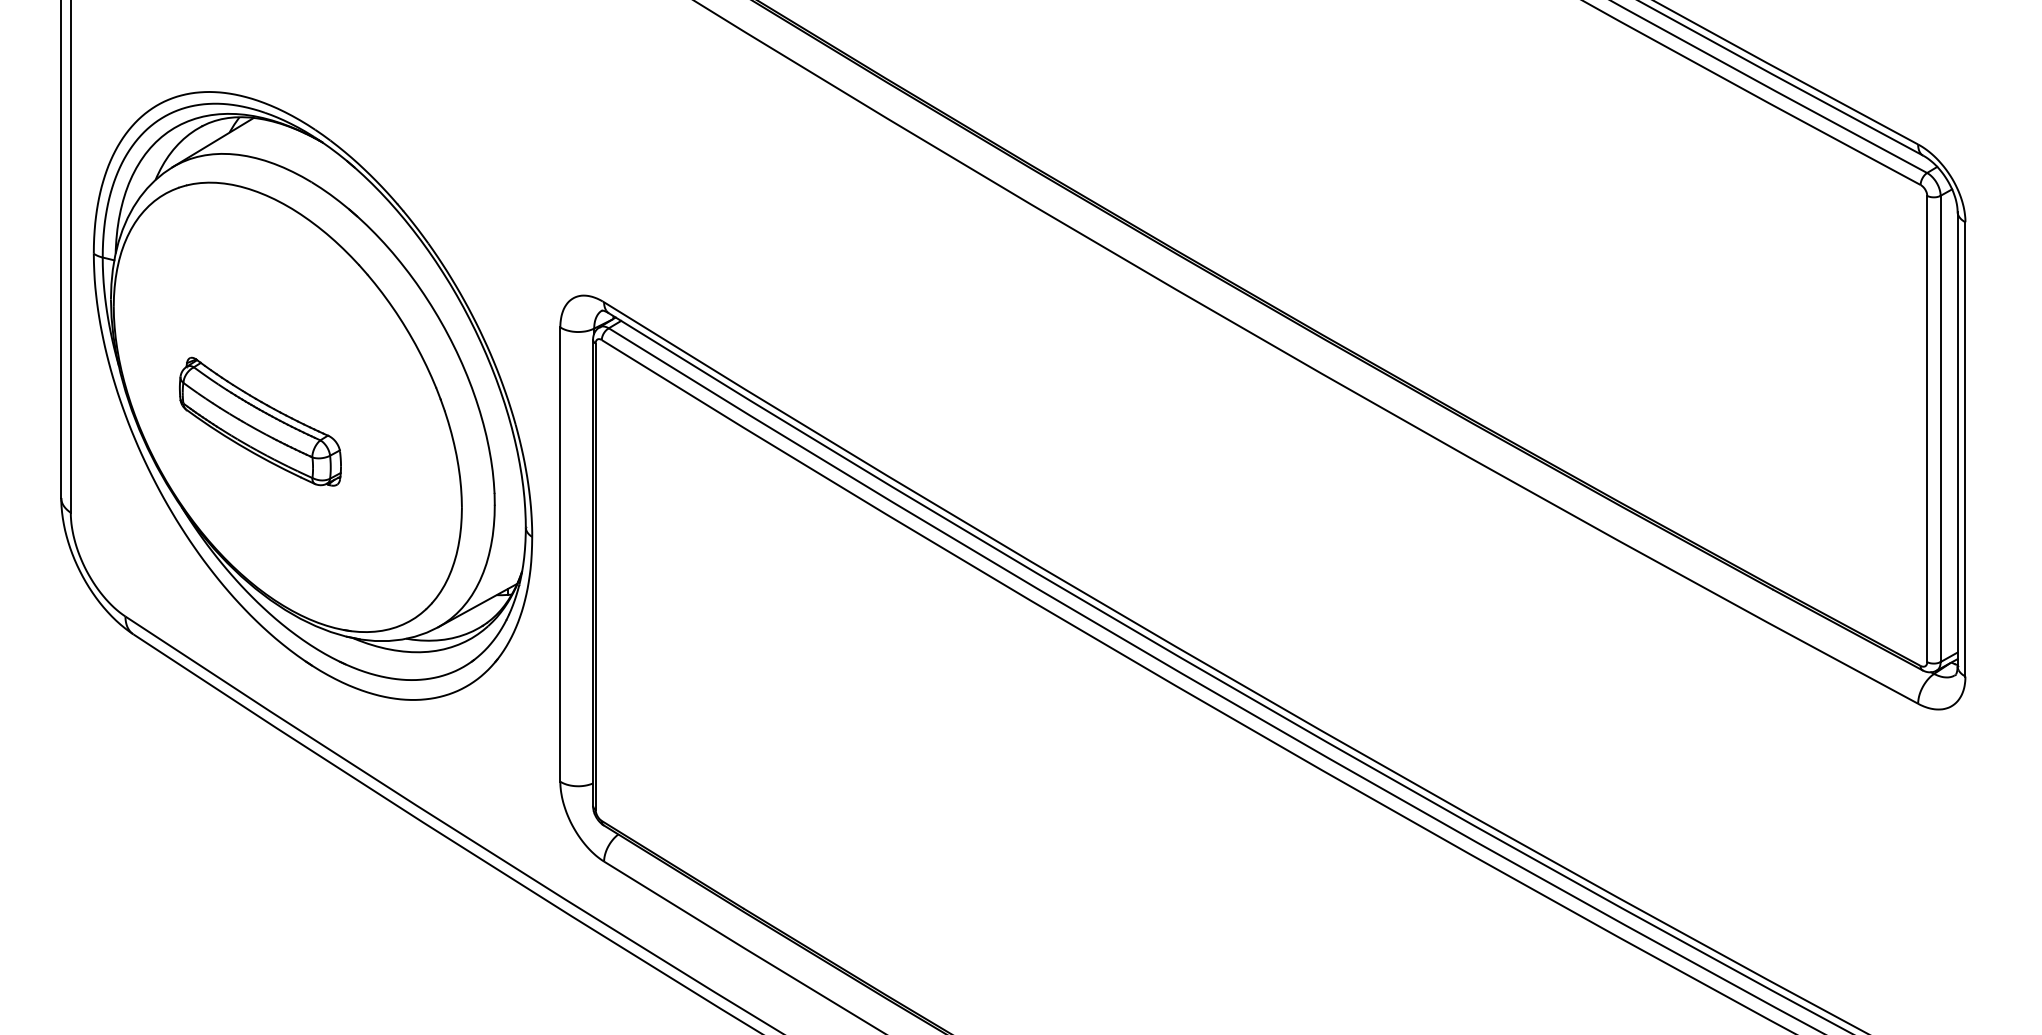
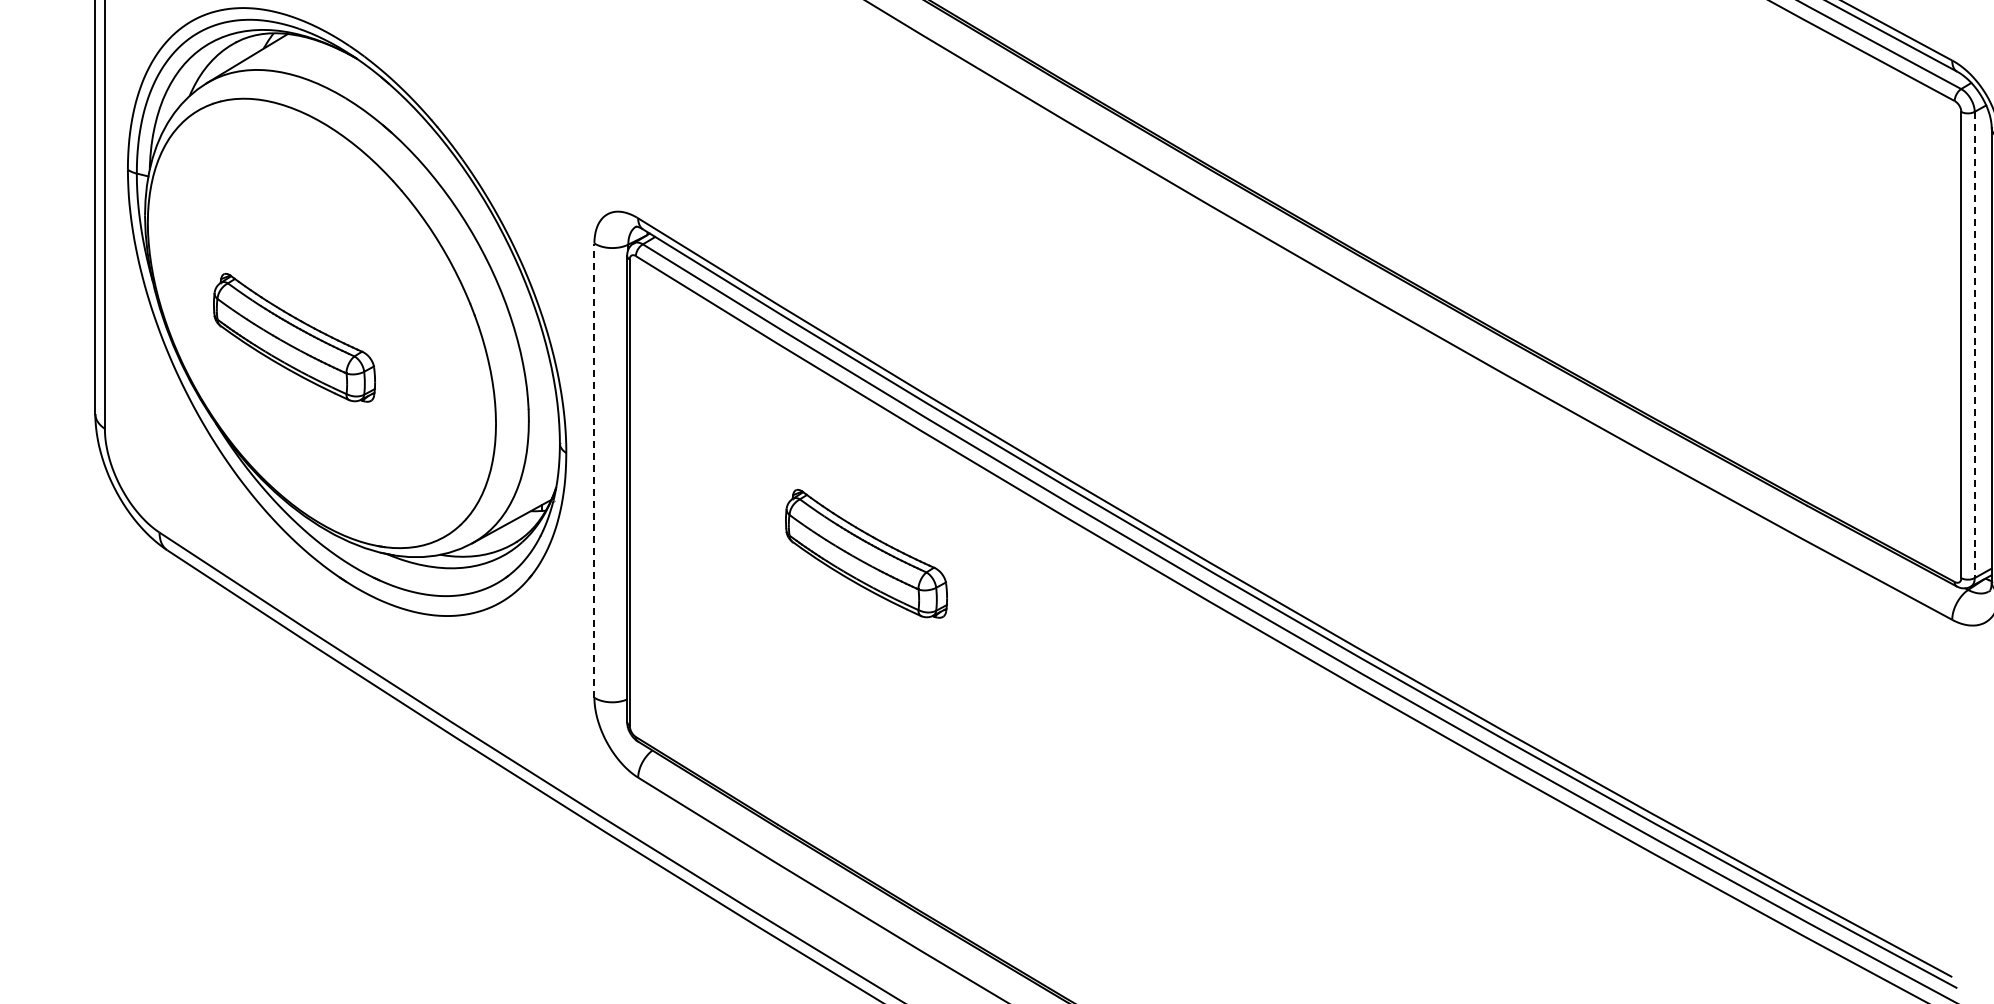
line: (1940, 429) -> (1974, 345), solid -> dashed
line: (560, 554) -> (594, 470), solid -> dashed
part: (832, 637) -> (866, 553), added

